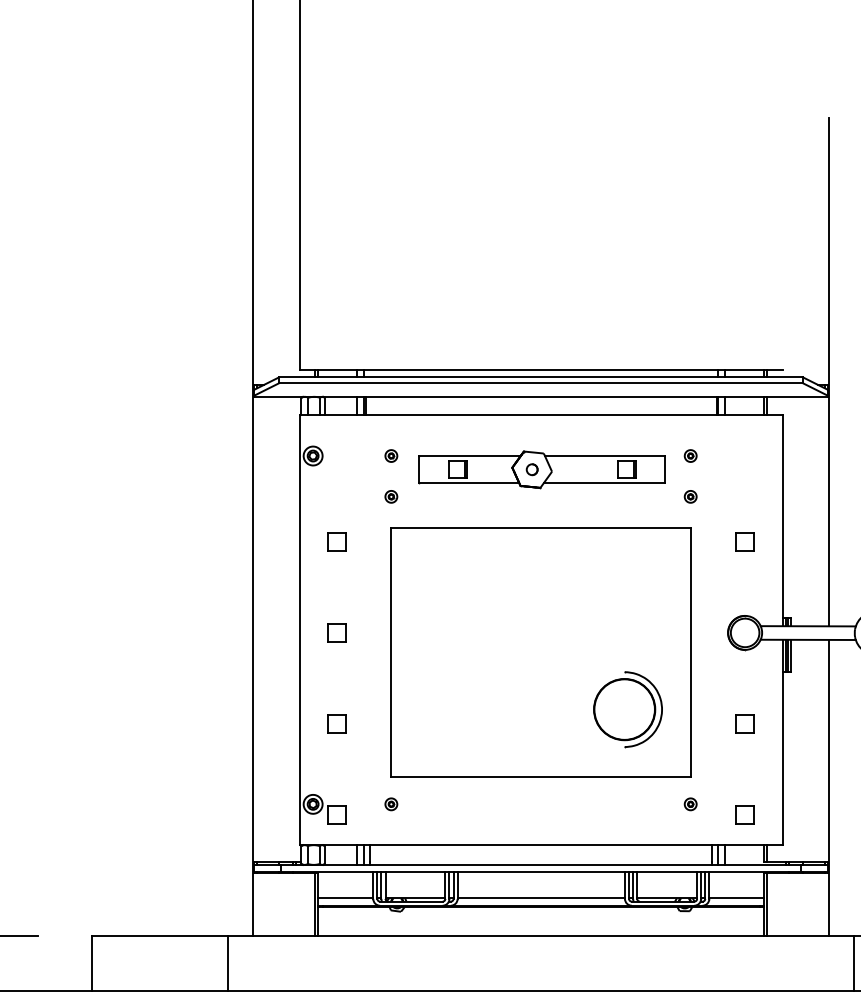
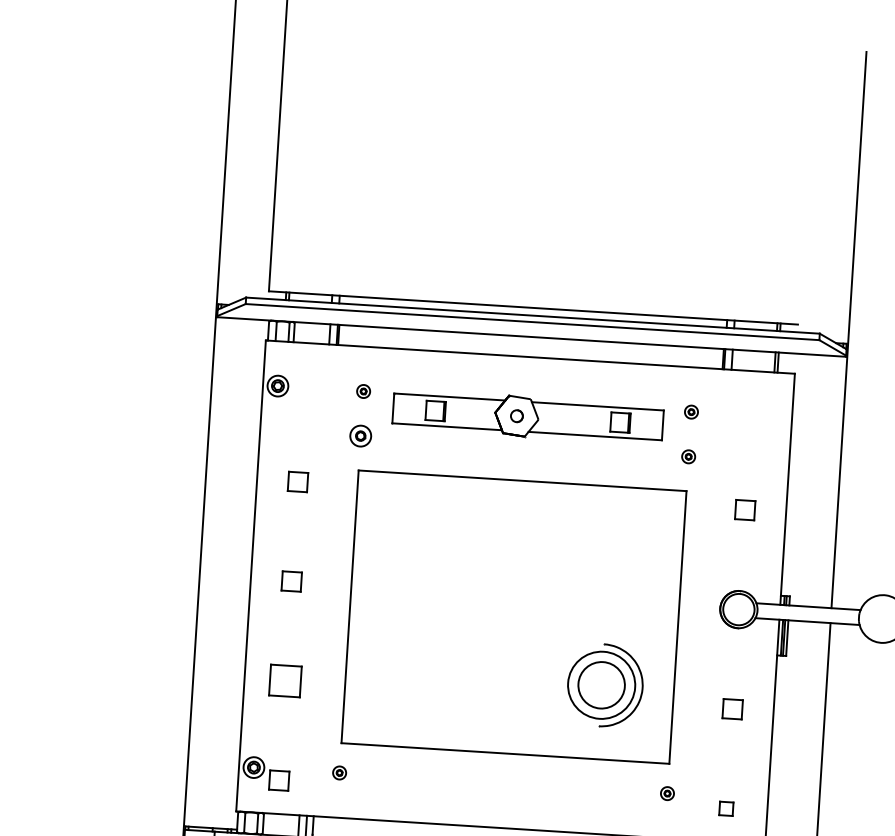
part: (391, 496) -> (360, 435), size x1.6
circle: (624, 709) -> (601, 685), size x0.7
part: (336, 723) -> (285, 680), size x1.6
part: (744, 814) -> (725, 808), size x0.7

